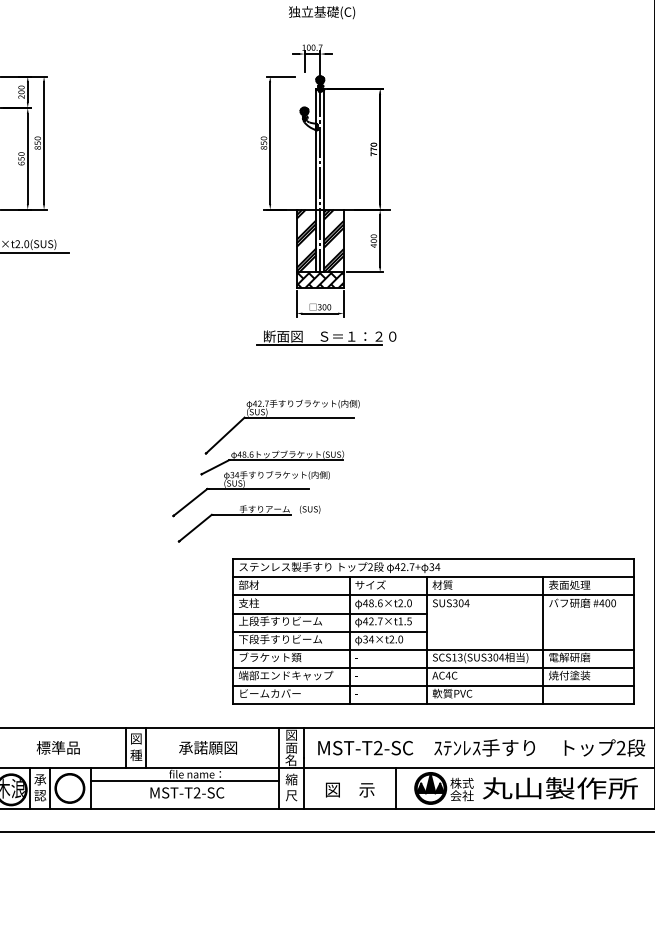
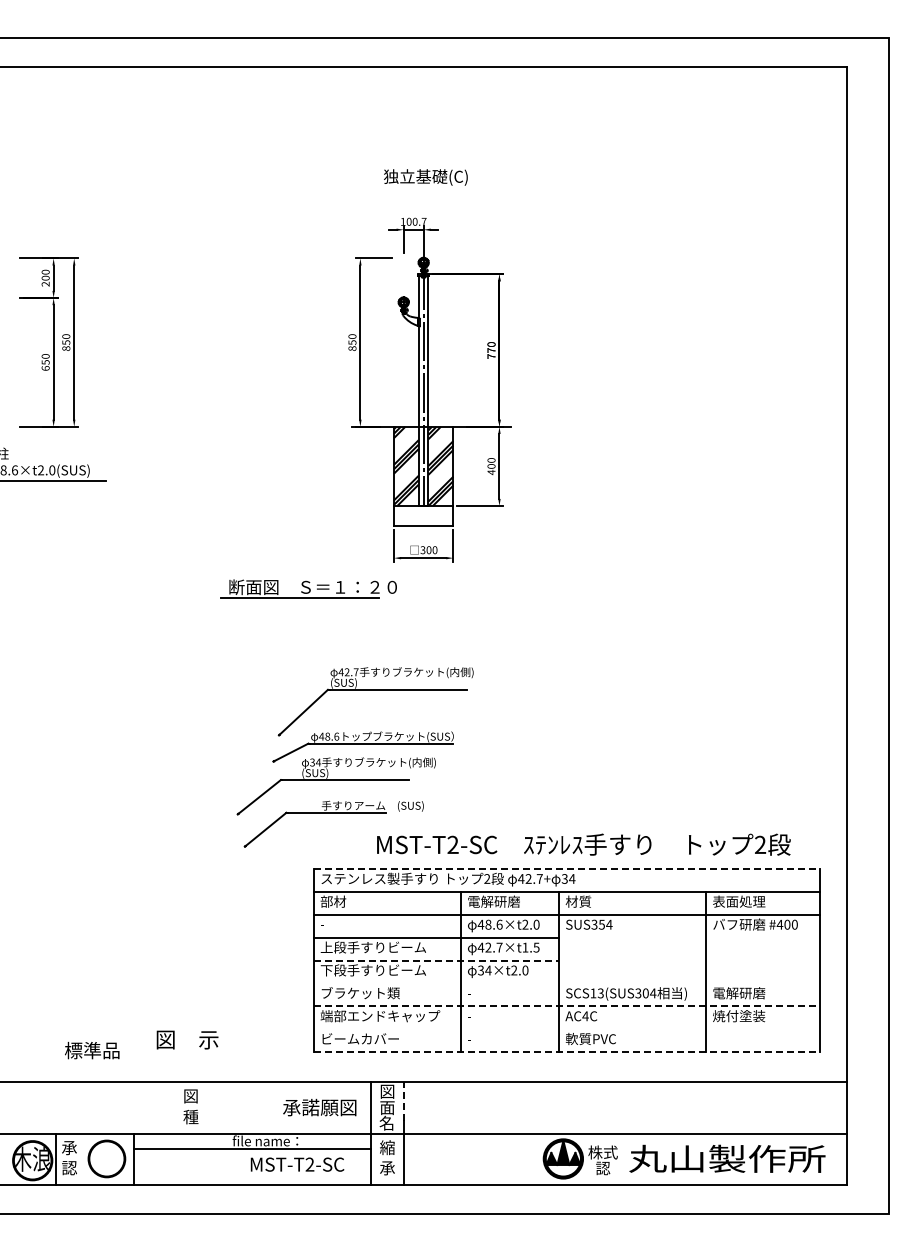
hatch: (320, 279) -> (423, 515), removed
part: (326, 337) -> (308, 588), moved
line: (433, 558) -> (567, 868), solid -> dashed
text: (375, 584) -> (493, 901), サイズ -> 電解研磨
text: (248, 603) -> (333, 924), 支柱 -> -
text: (460, 603) -> (601, 924), SUS304 -> SUS354
line: (330, 631) -> (436, 960), solid -> dashed
line: (433, 649) -> (566, 983), removed
line: (433, 667) -> (567, 1006), solid -> dashed
line: (433, 686) -> (566, 1029), removed
line: (433, 704) -> (567, 1052), solid -> dashed
line: (304, 742) -> (403, 1100), solid -> dashed
text: (58, 747) -> (92, 1050), moved
line: (125, 747) -> (177, 1107), removed
line: (146, 747) -> (203, 1107), removed
text: (207, 747) -> (319, 1107), moved
text: (481, 747) -> (583, 844), moved
line: (50, 788) -> (82, 1159), removed
line: (396, 788) -> (519, 1159), removed
text: (350, 789) -> (187, 1039), moved
text: (187, 792) -> (297, 1164), moved
text: (291, 795) -> (387, 1168), 尺 -> 承
text: (461, 795) -> (602, 1168), 会社 -> 認

